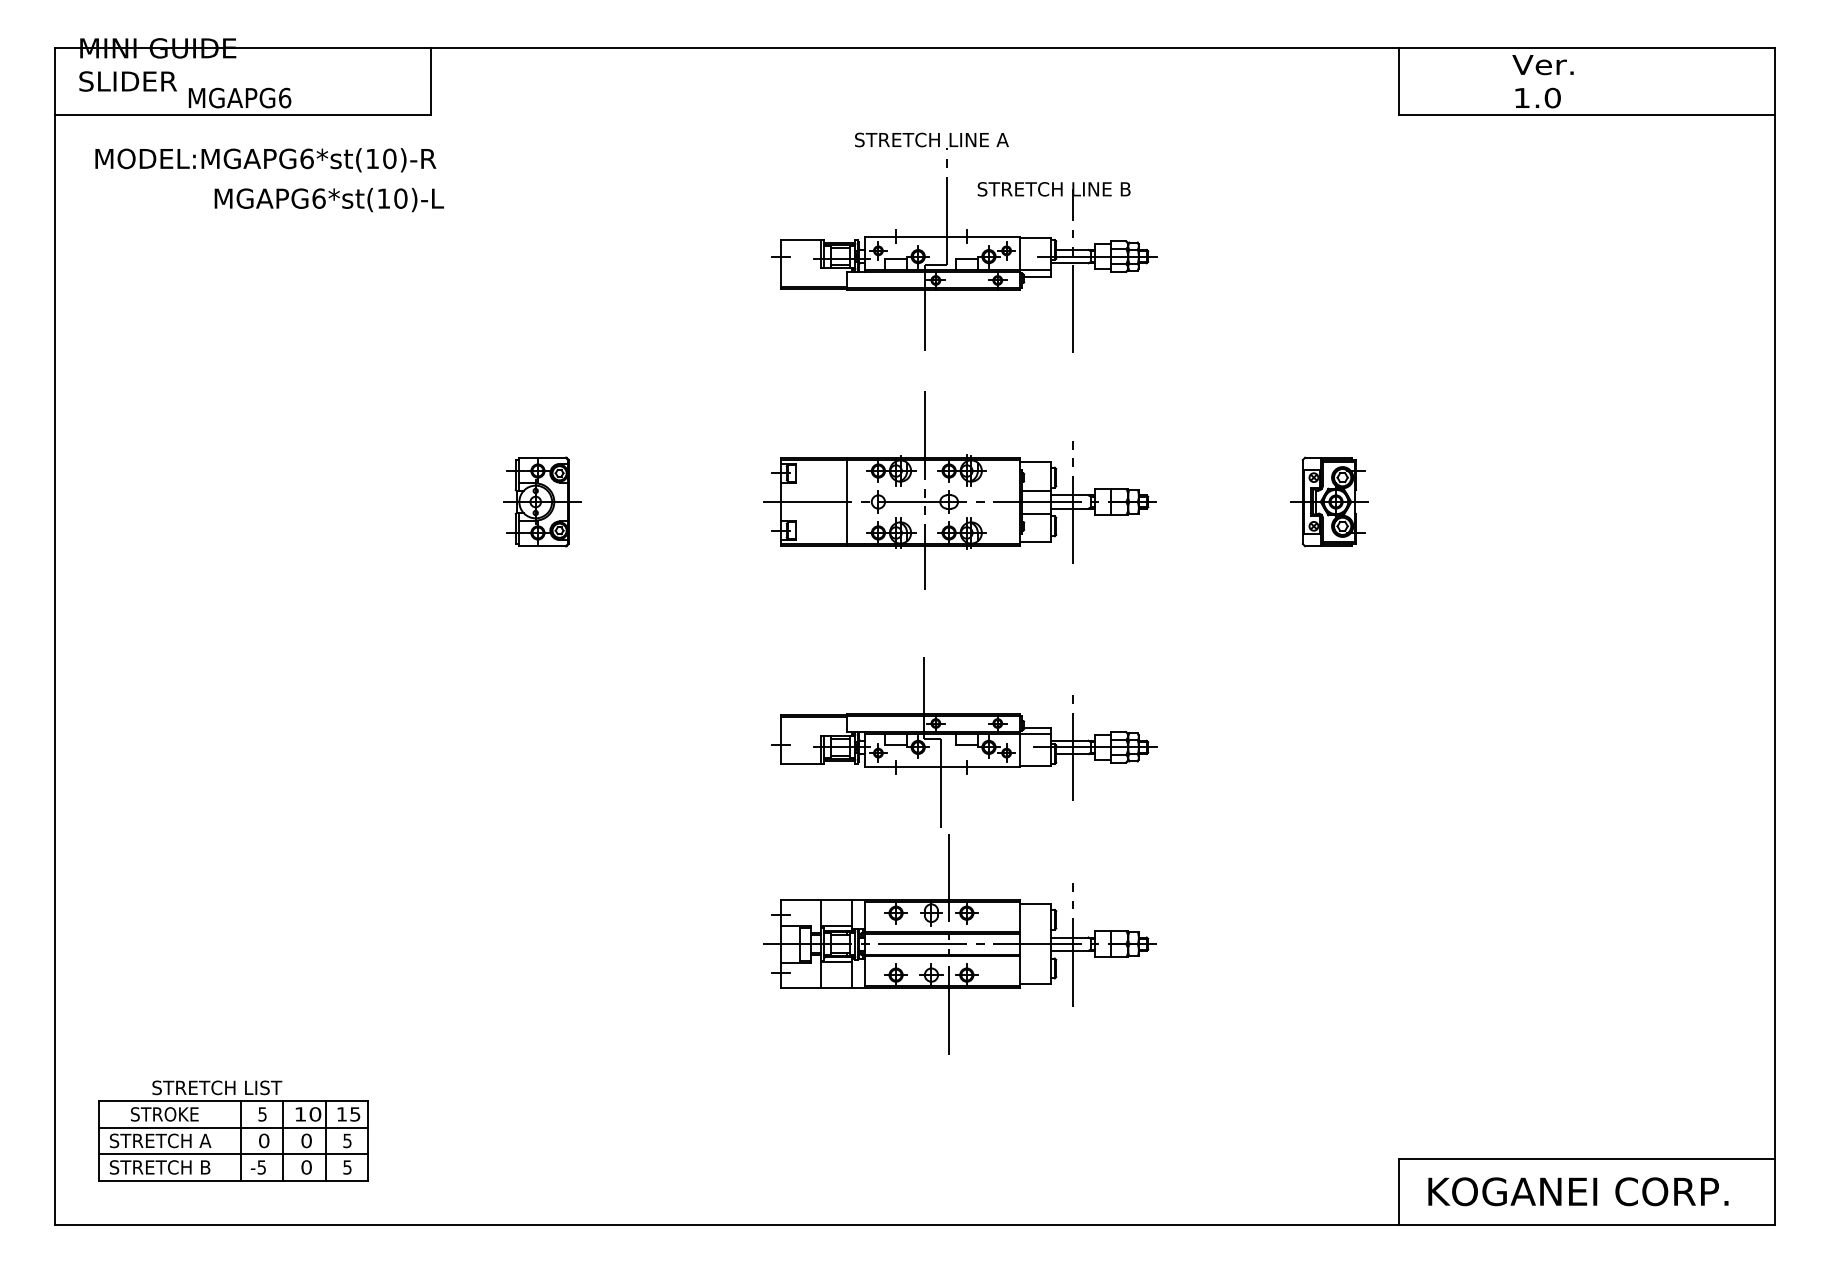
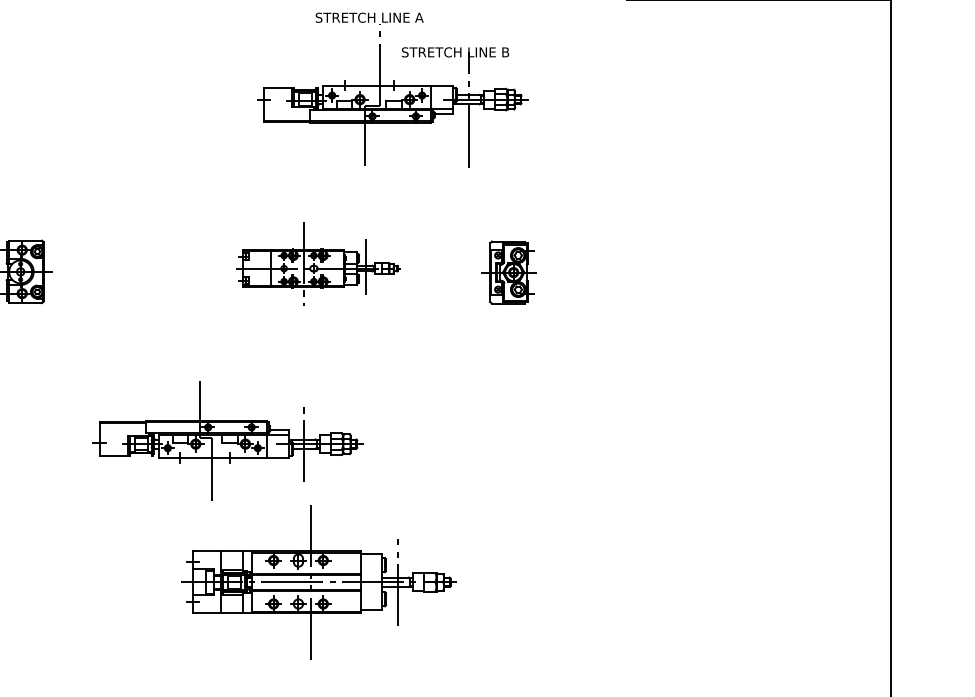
part: (964, 242) -> (392, 89), moved
part: (959, 490) -> (318, 263), size x0.6
part: (1329, 501) -> (509, 272), moved
part: (964, 742) -> (228, 440), moved

